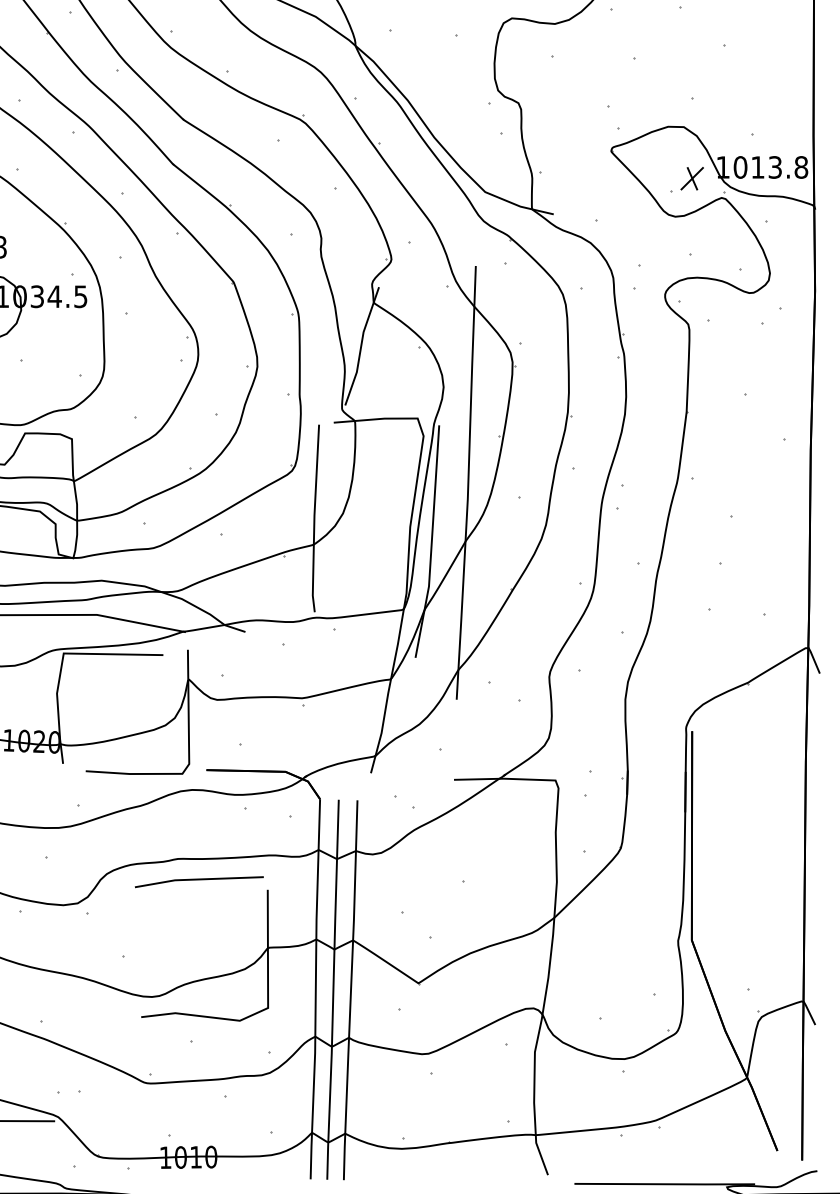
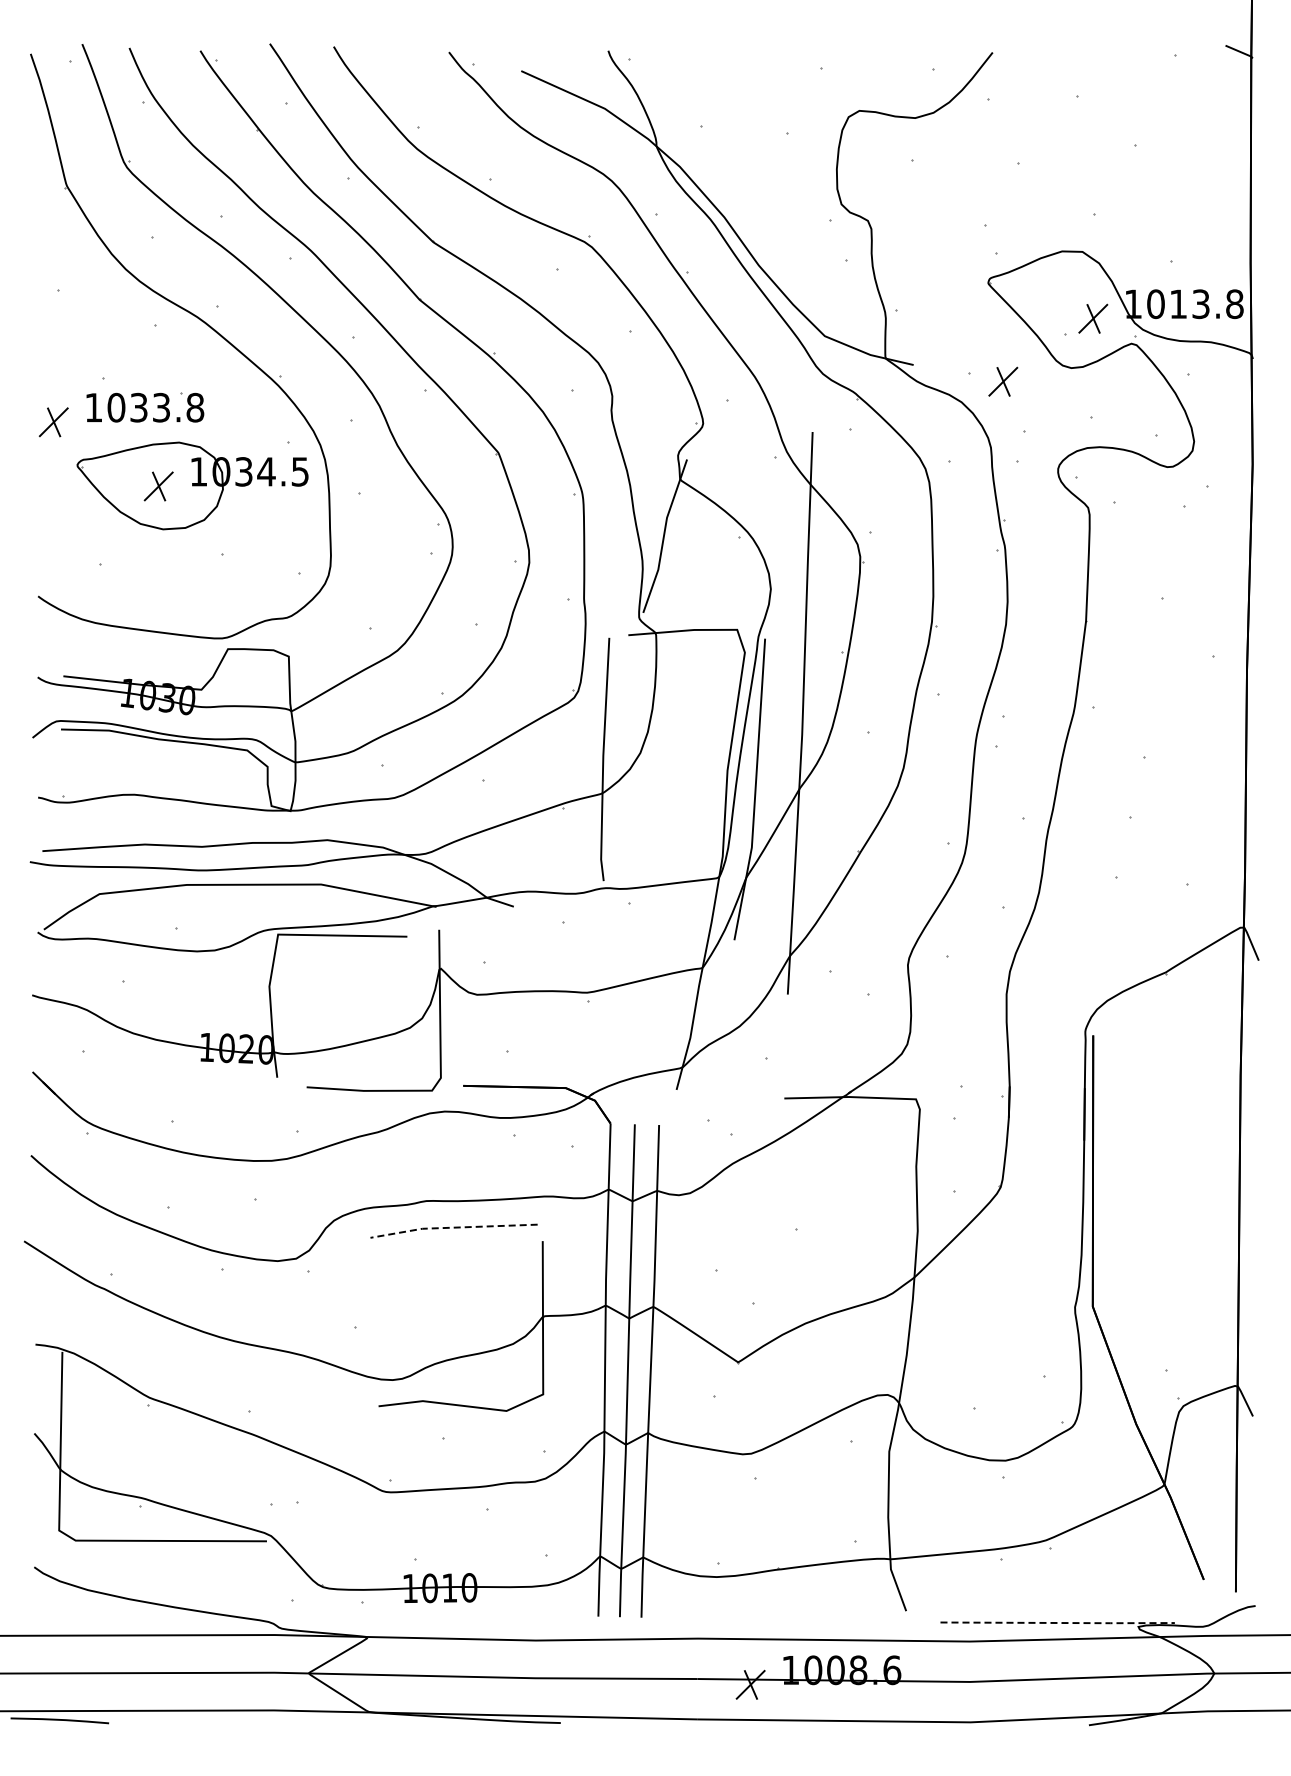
part: (623, 227) -> (1003, 381), added
line: (198, 879) -> (453, 1227), solid -> dashed
line: (665, 1183) -> (1058, 1622), solid -> dashed

